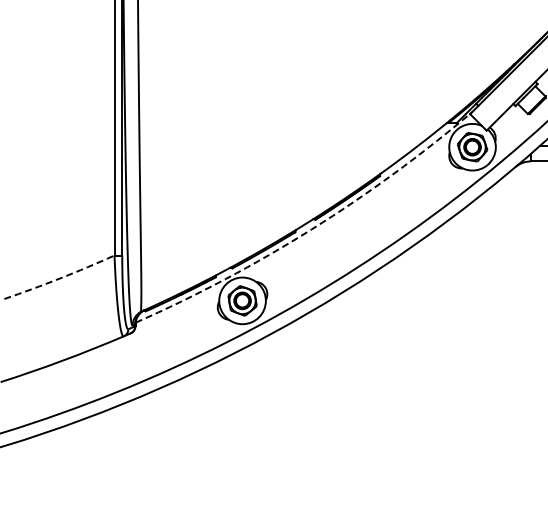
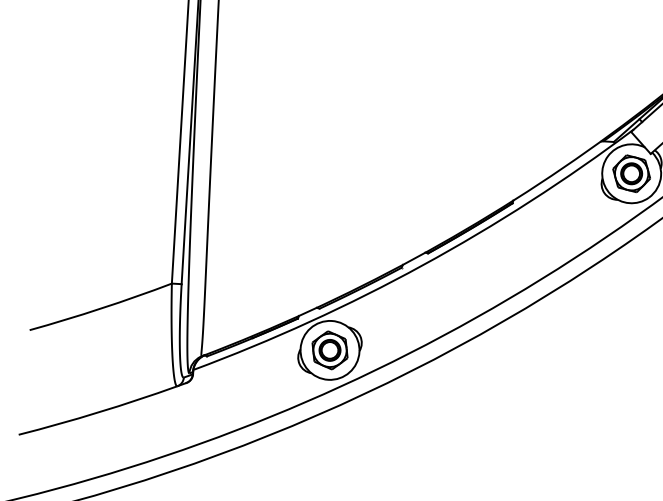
arc: (311, 229) -> (422, 265), dashed -> solid
arc: (59, 278) -> (100, 308), dashed -> solid

